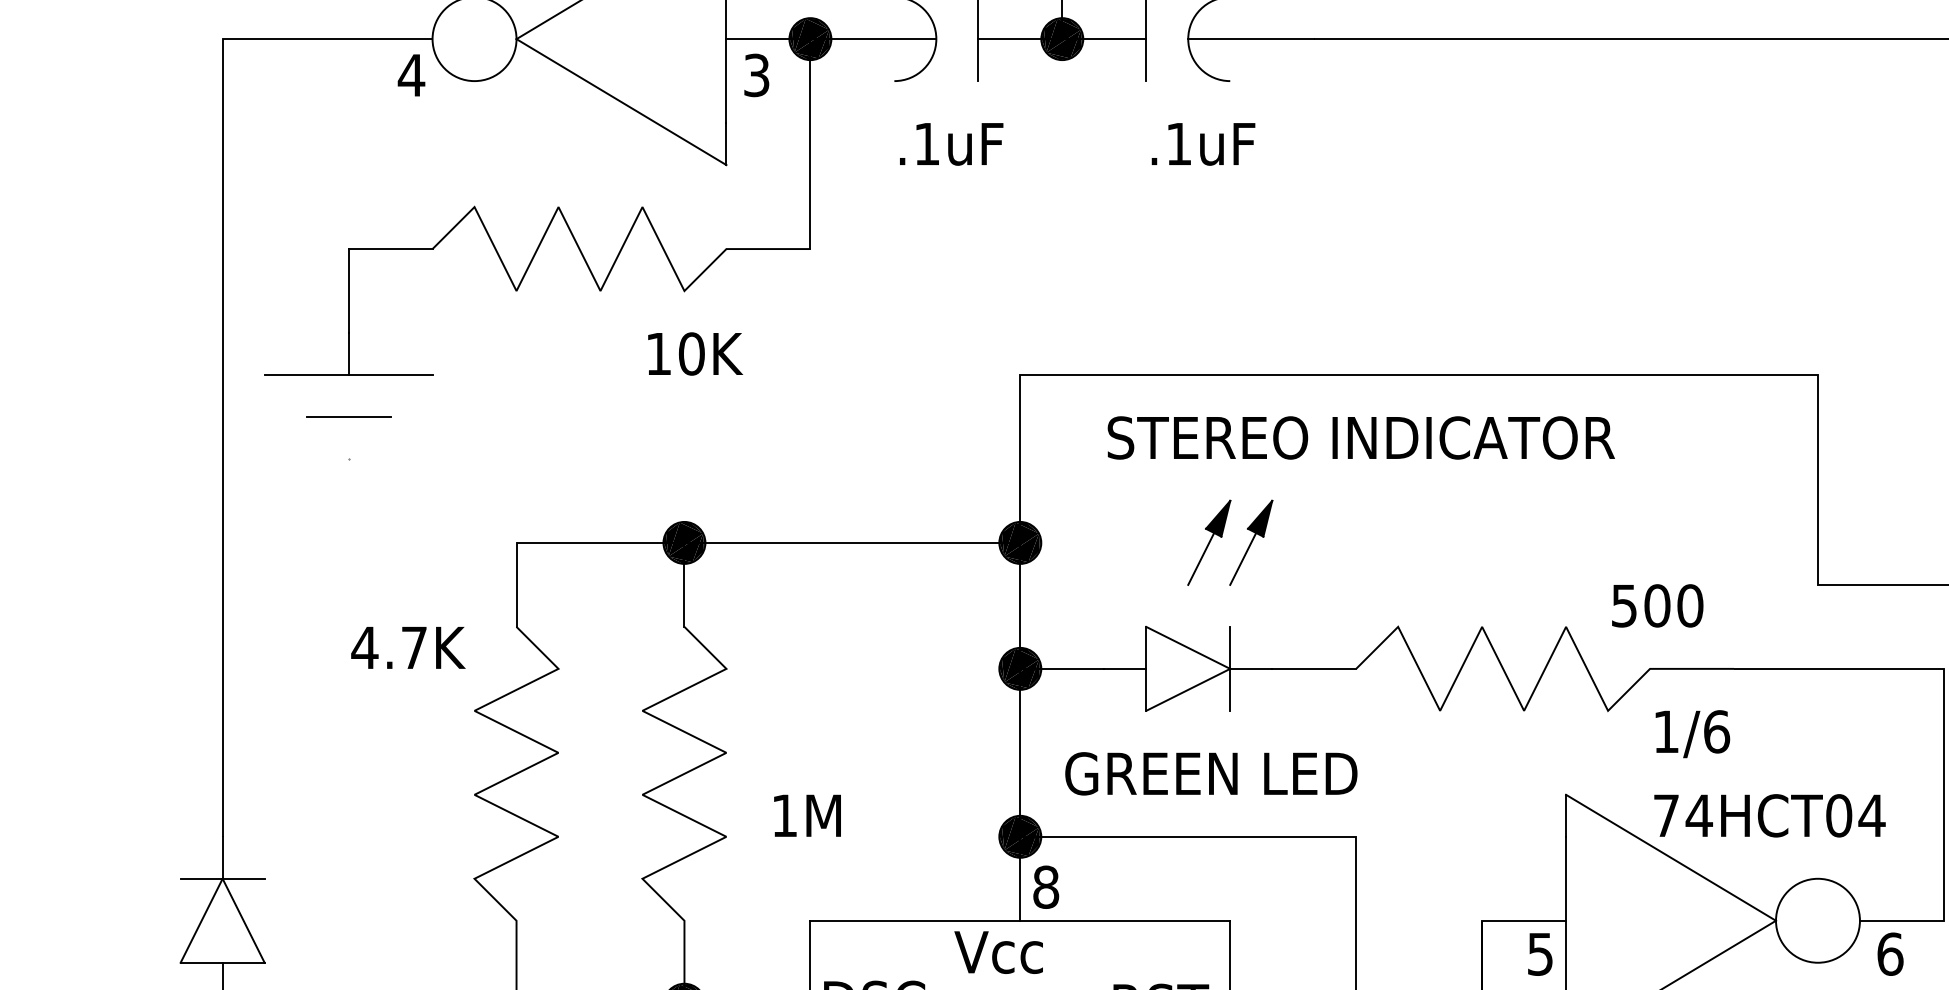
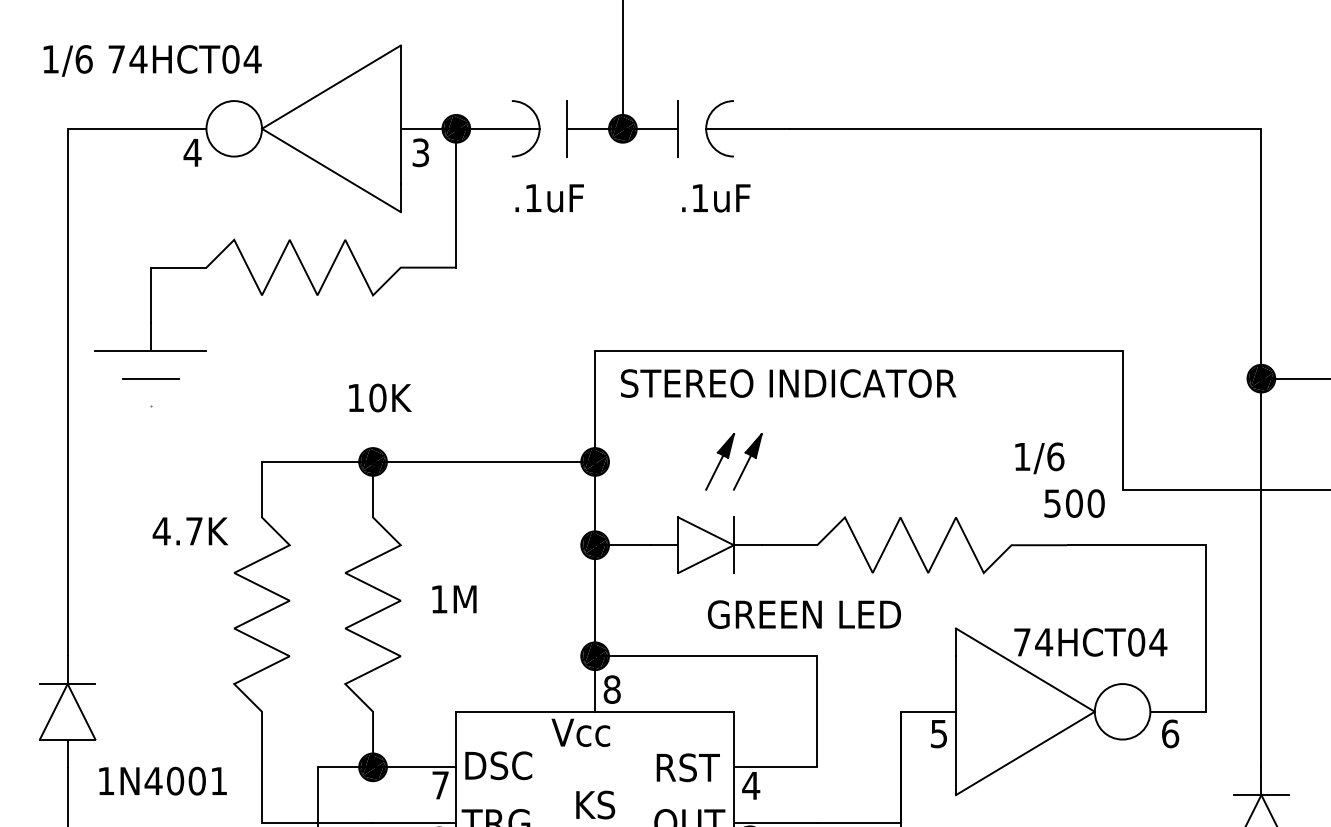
text: (695, 353) -> (380, 397), moved
text: (1361, 437) -> (788, 383), moved
text: (1657, 605) -> (1074, 503), moved
text: (1692, 734) -> (1039, 458), moved
text: (1209, 773) -> (803, 614), moved
text: (807, 815) -> (454, 599), moved

